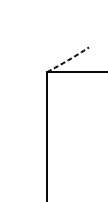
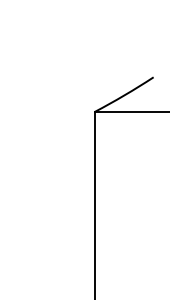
arc: (68, 60) -> (124, 95), dashed -> solid

